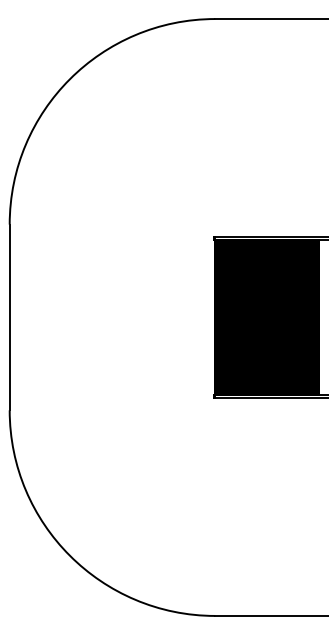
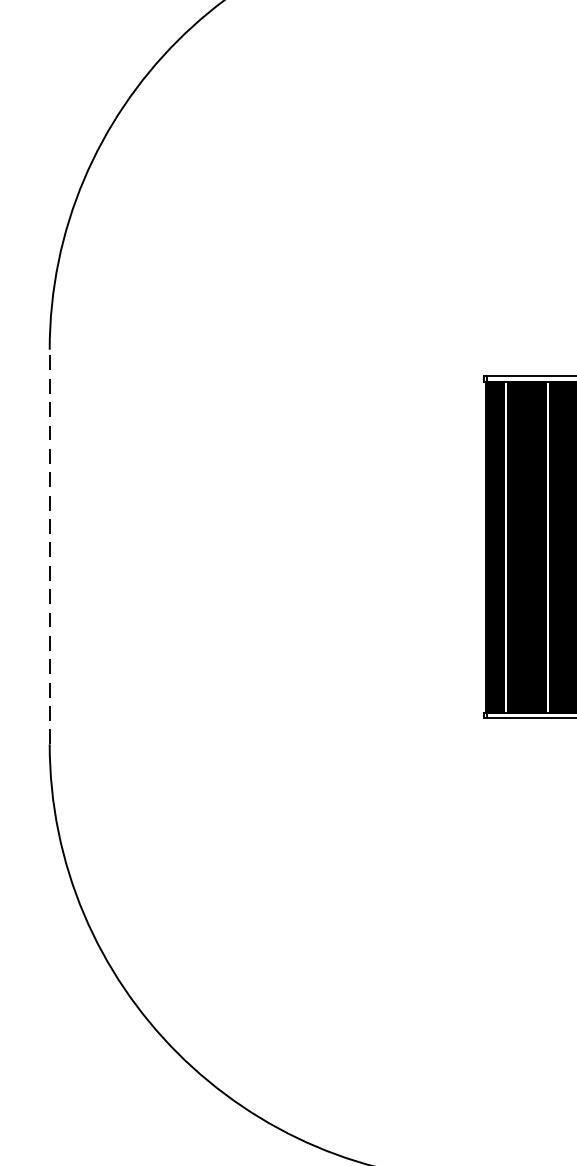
line: (9, 317) -> (49, 547), solid -> dashed

